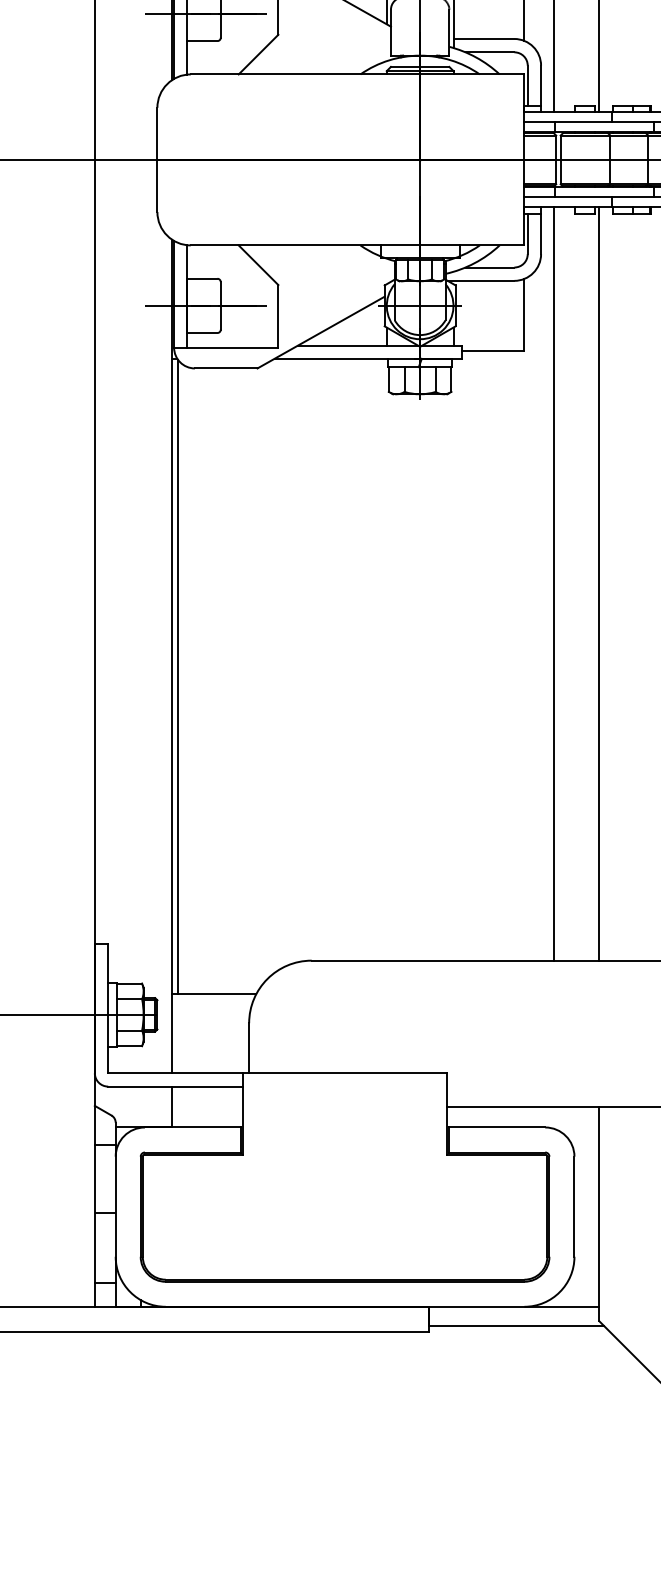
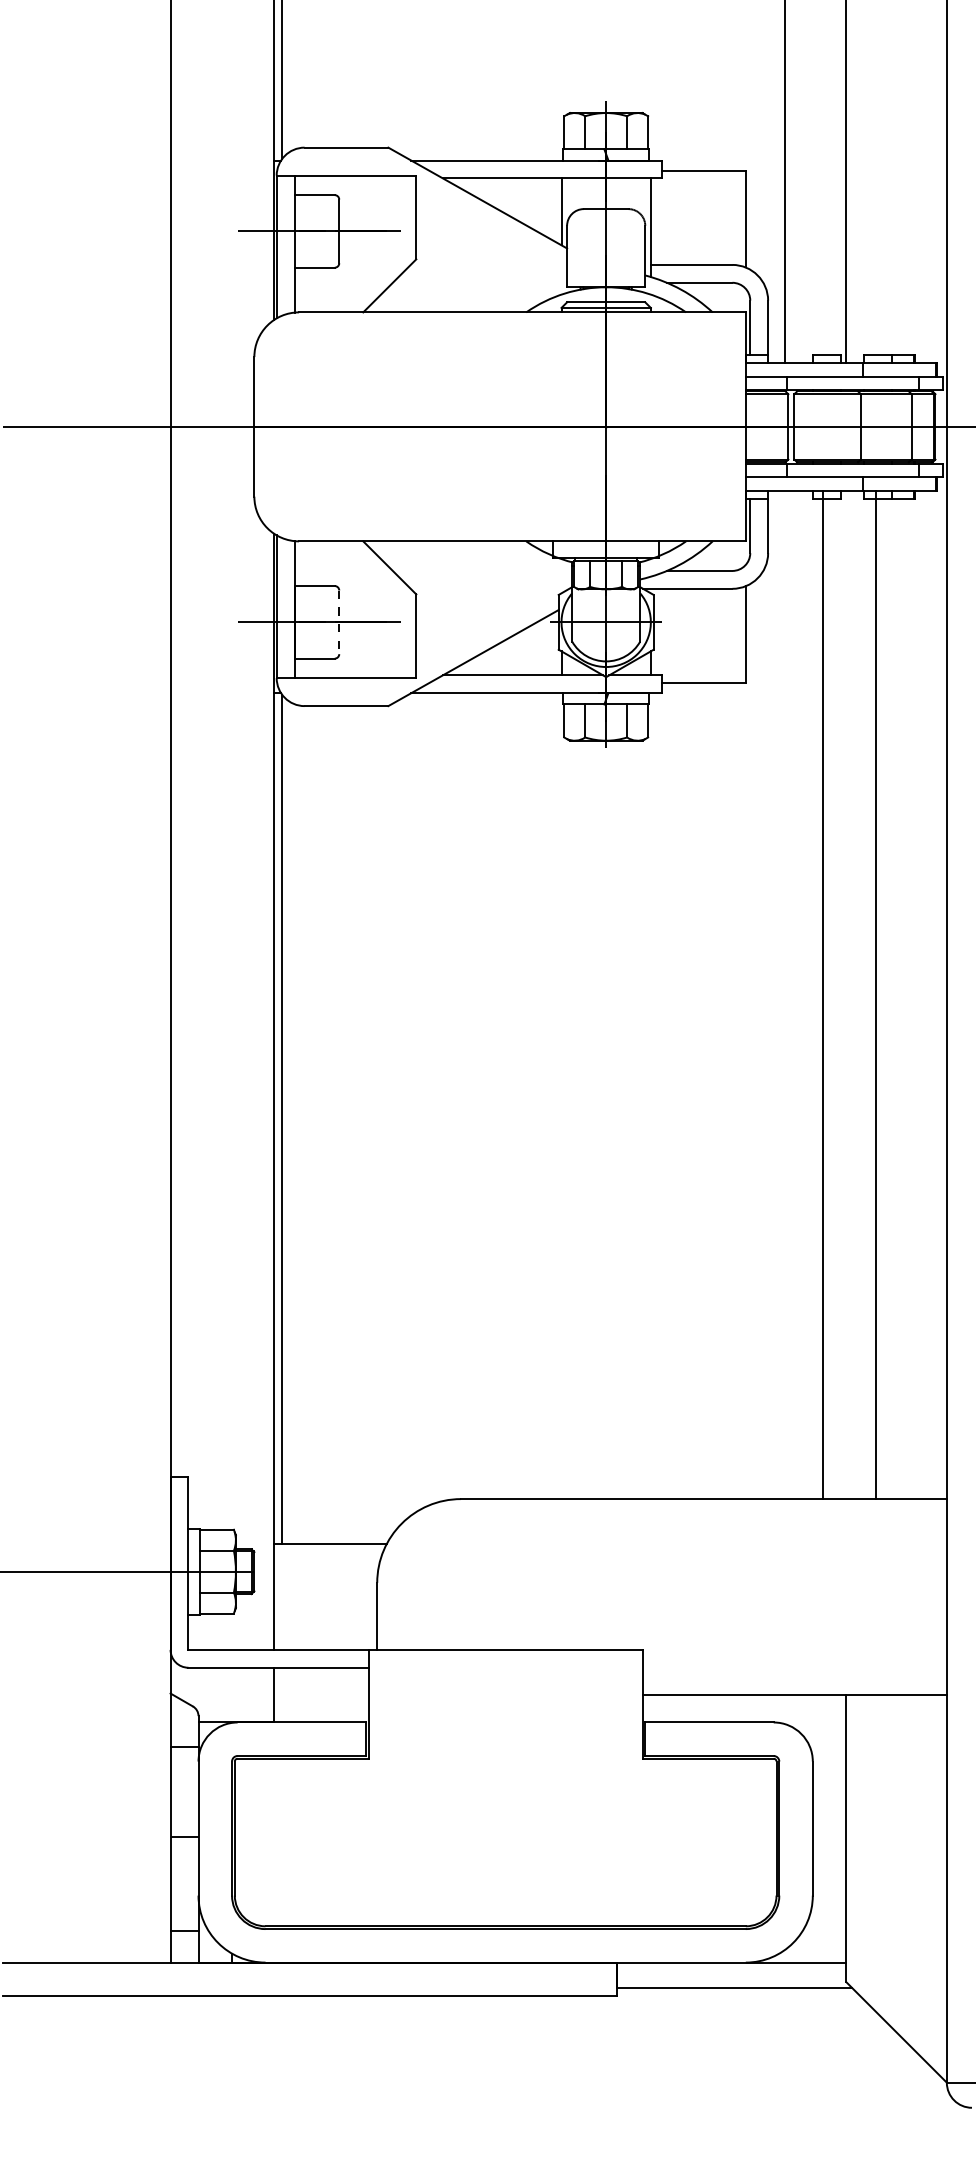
line: (220, 306) -> (339, 622), solid -> dashed
line: (553, 583) -> (822, 994), moved
line: (599, 583) -> (876, 994), moved

